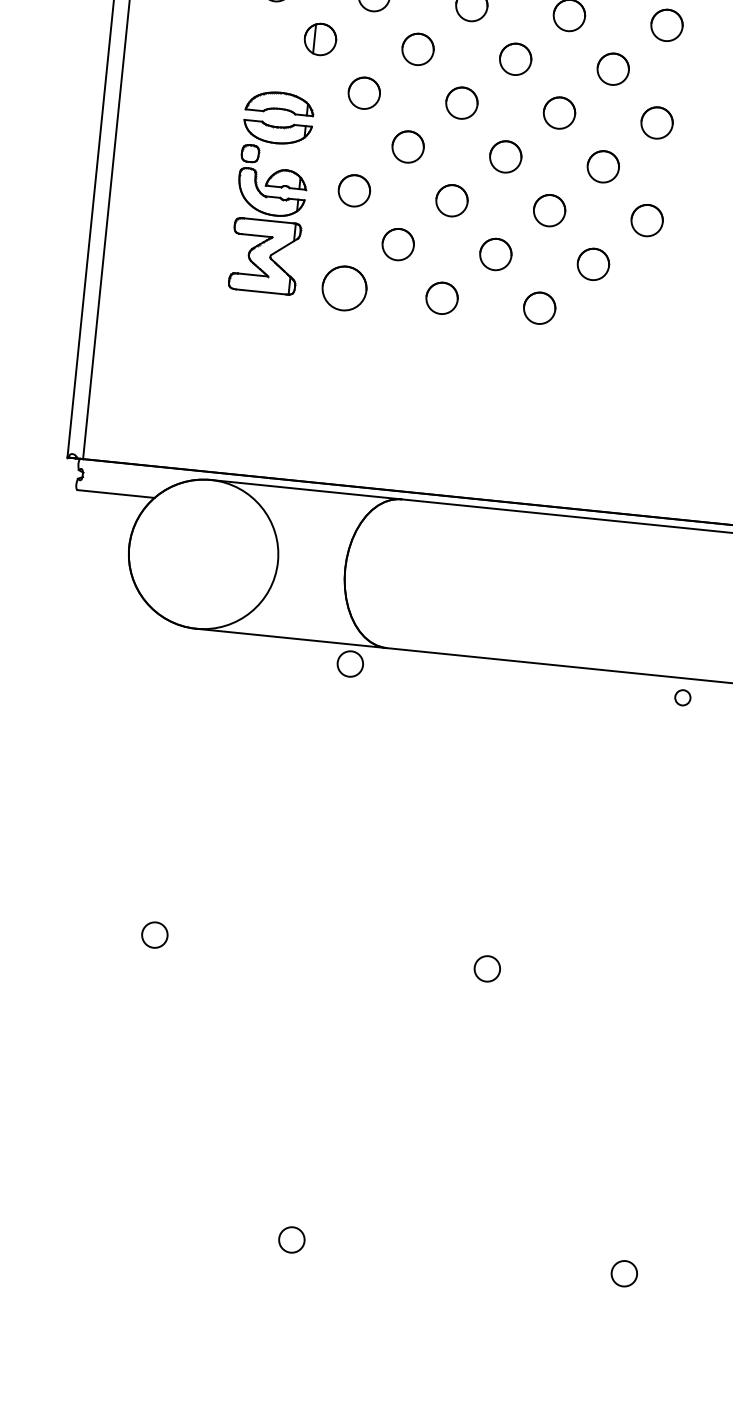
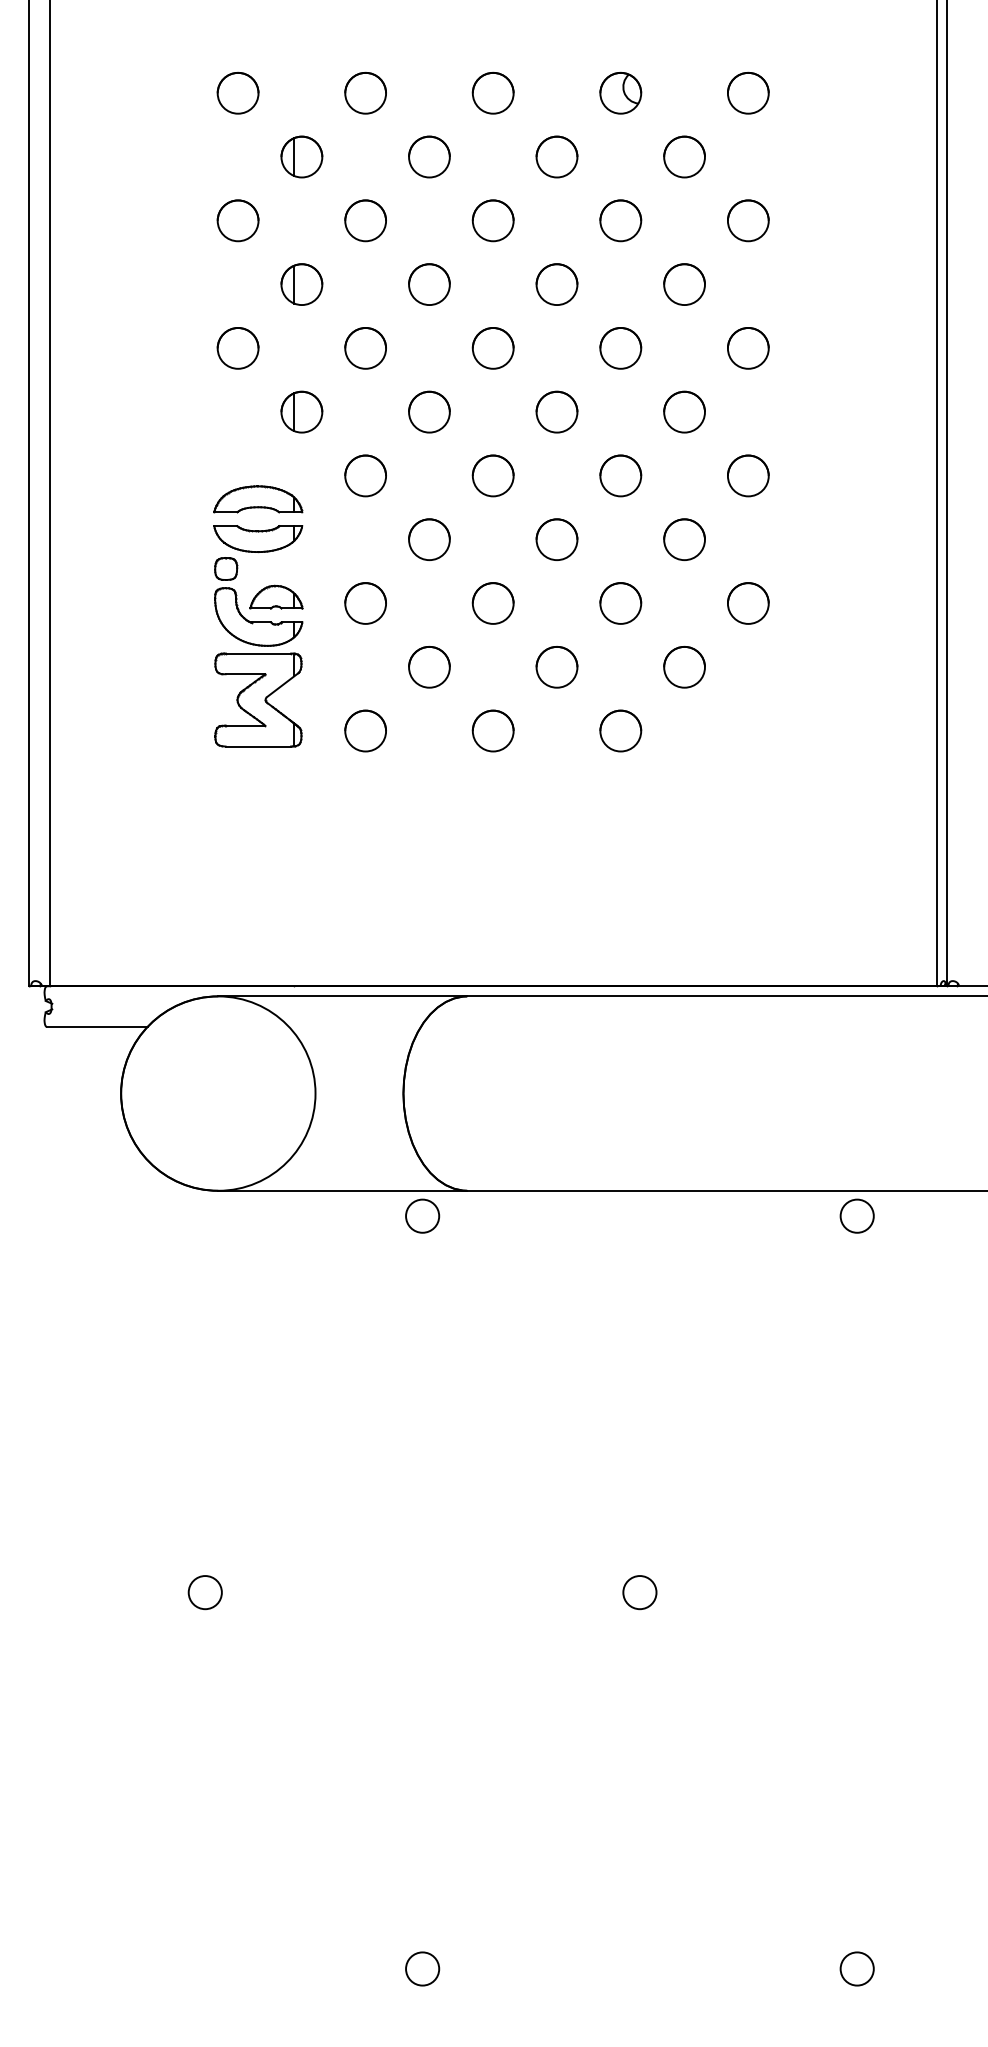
part: (344, 288) -> (365, 730), size x0.71
circle: (682, 697) -> (856, 1215), size x1.67

